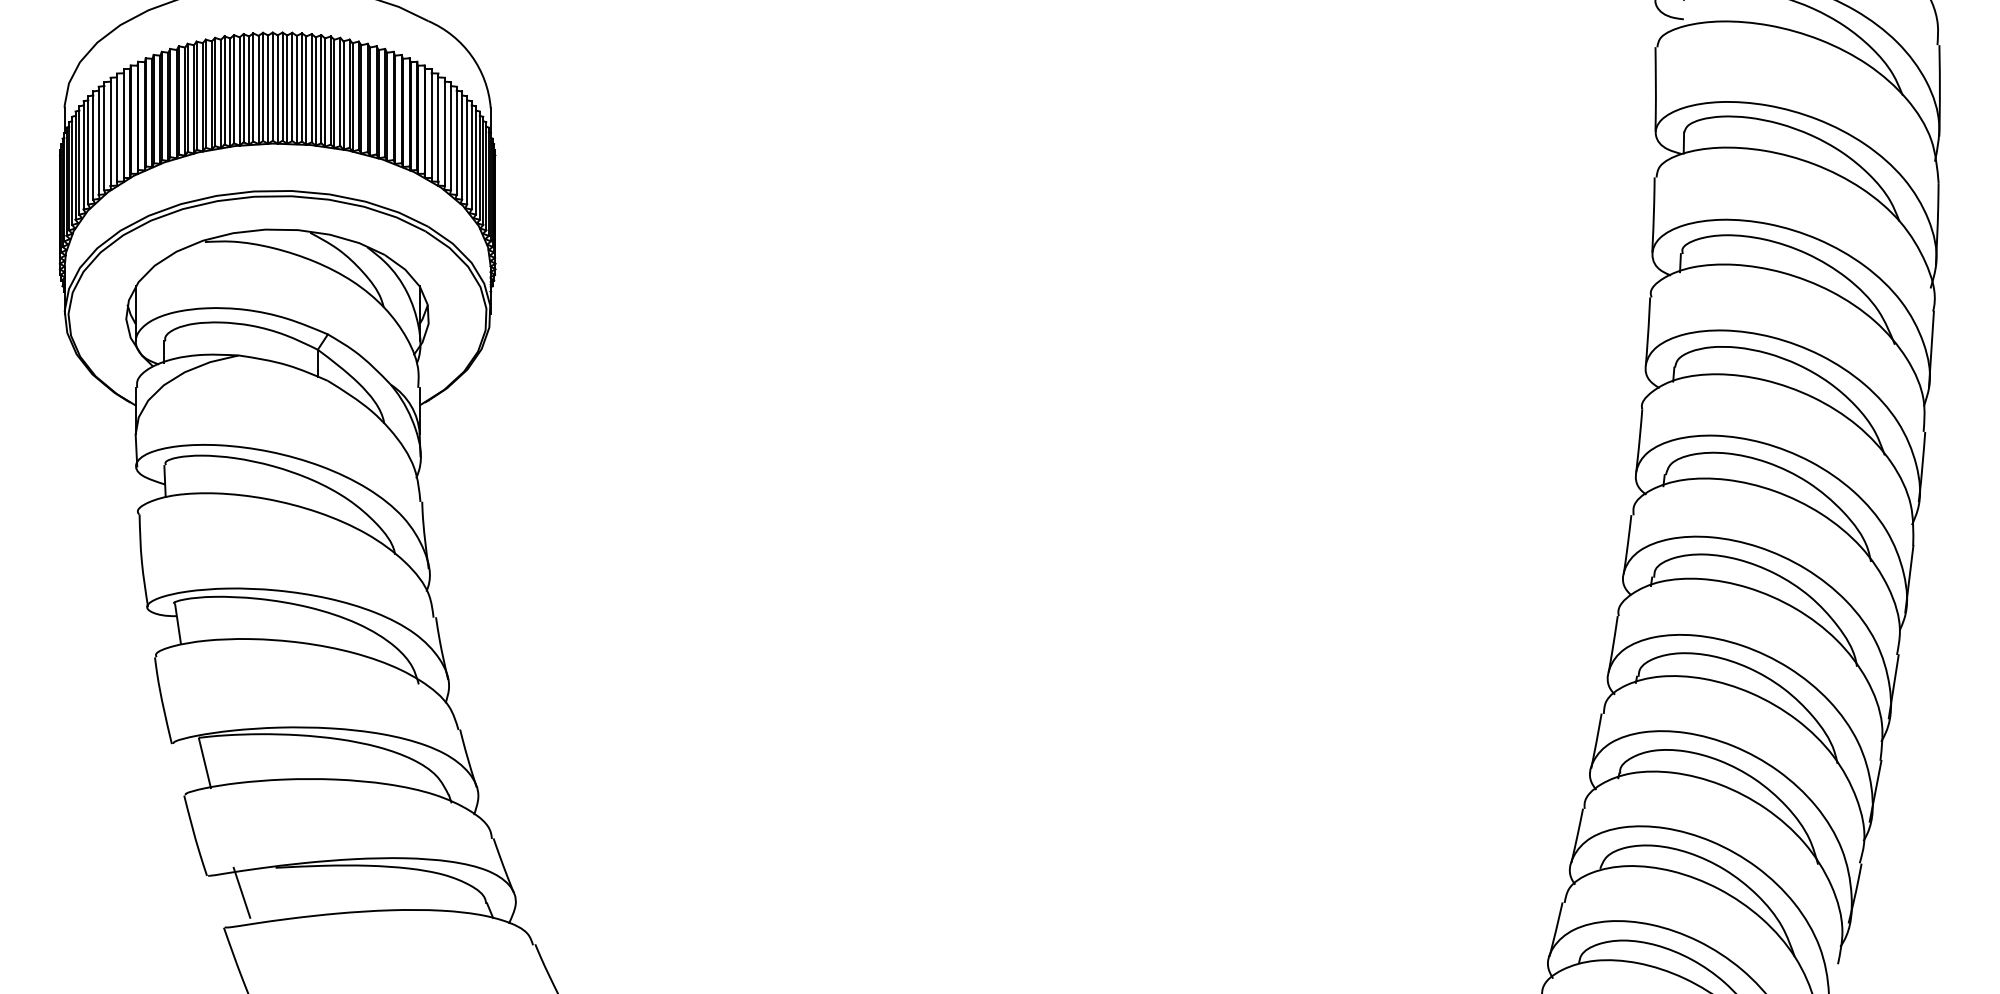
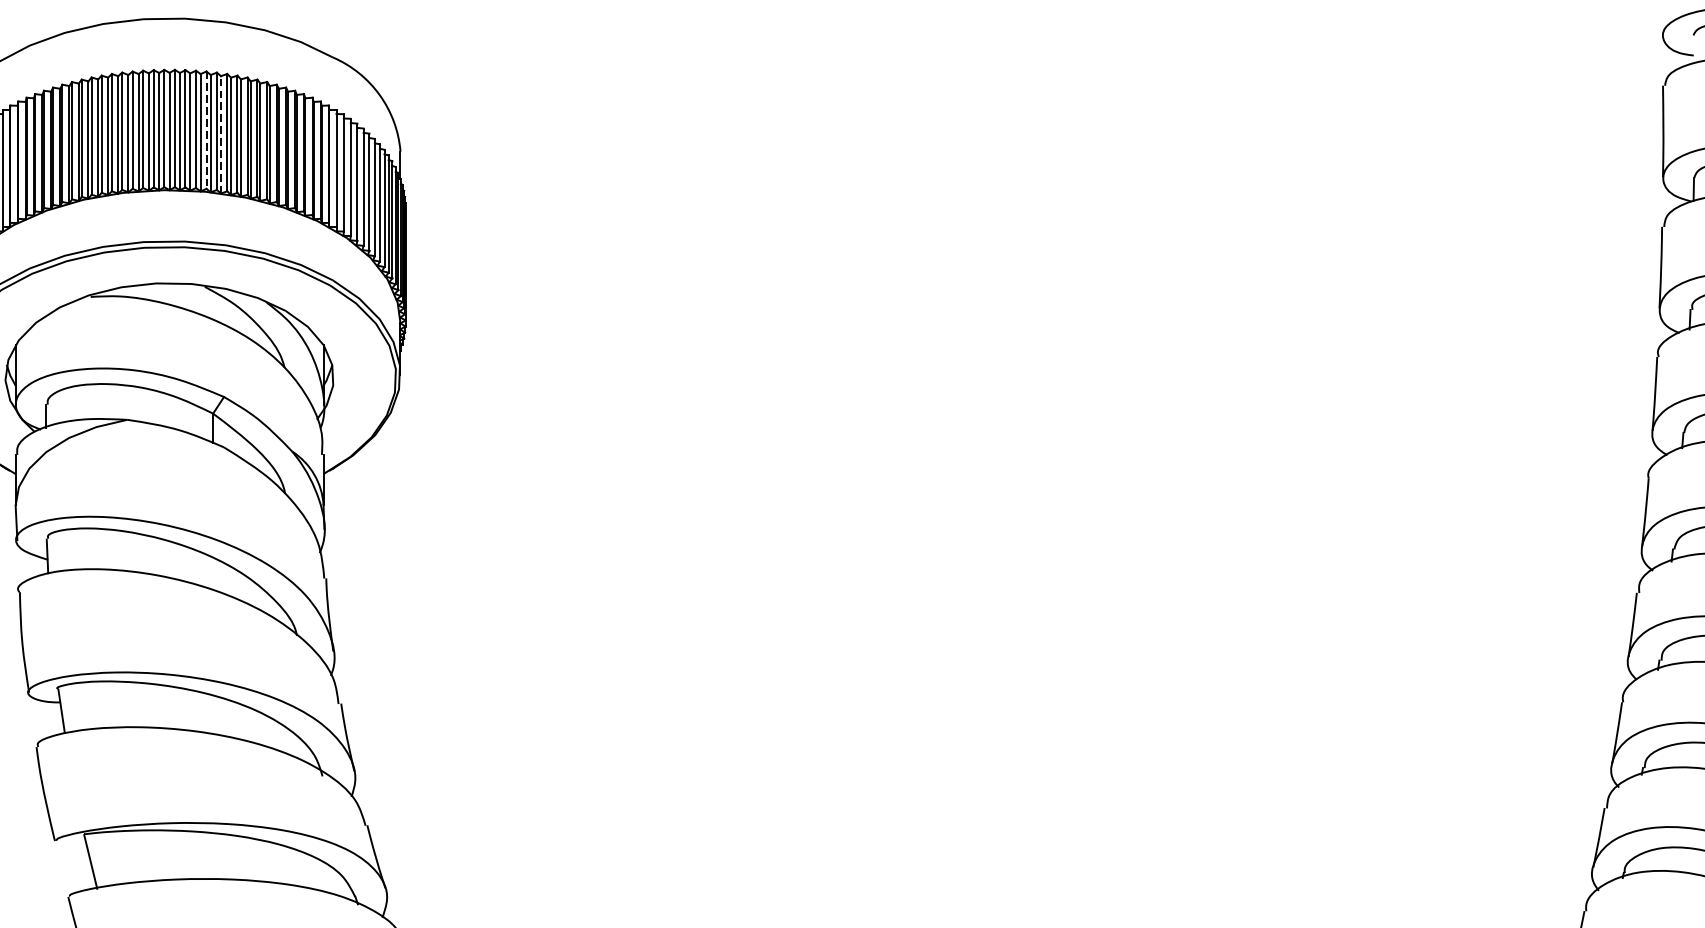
line: (311, 88) -> (206, 130), solid -> dashed
line: (325, 92) -> (221, 134), solid -> dashed

